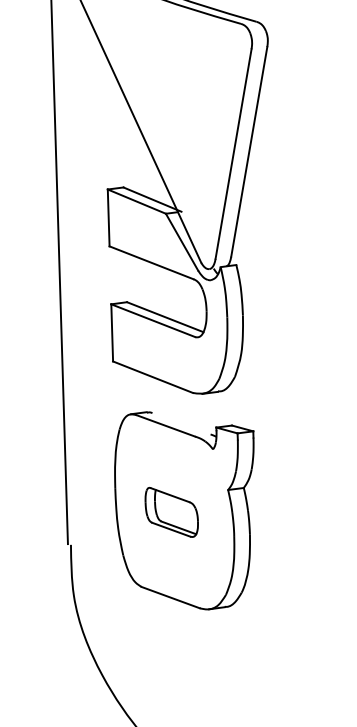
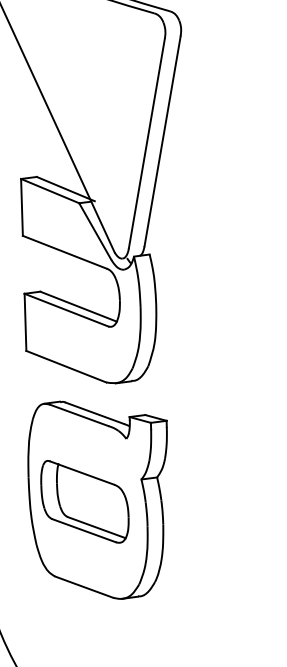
line: (181, 423) -> (94, 412), added
part: (171, 512) -> (84, 501), size x1.67

